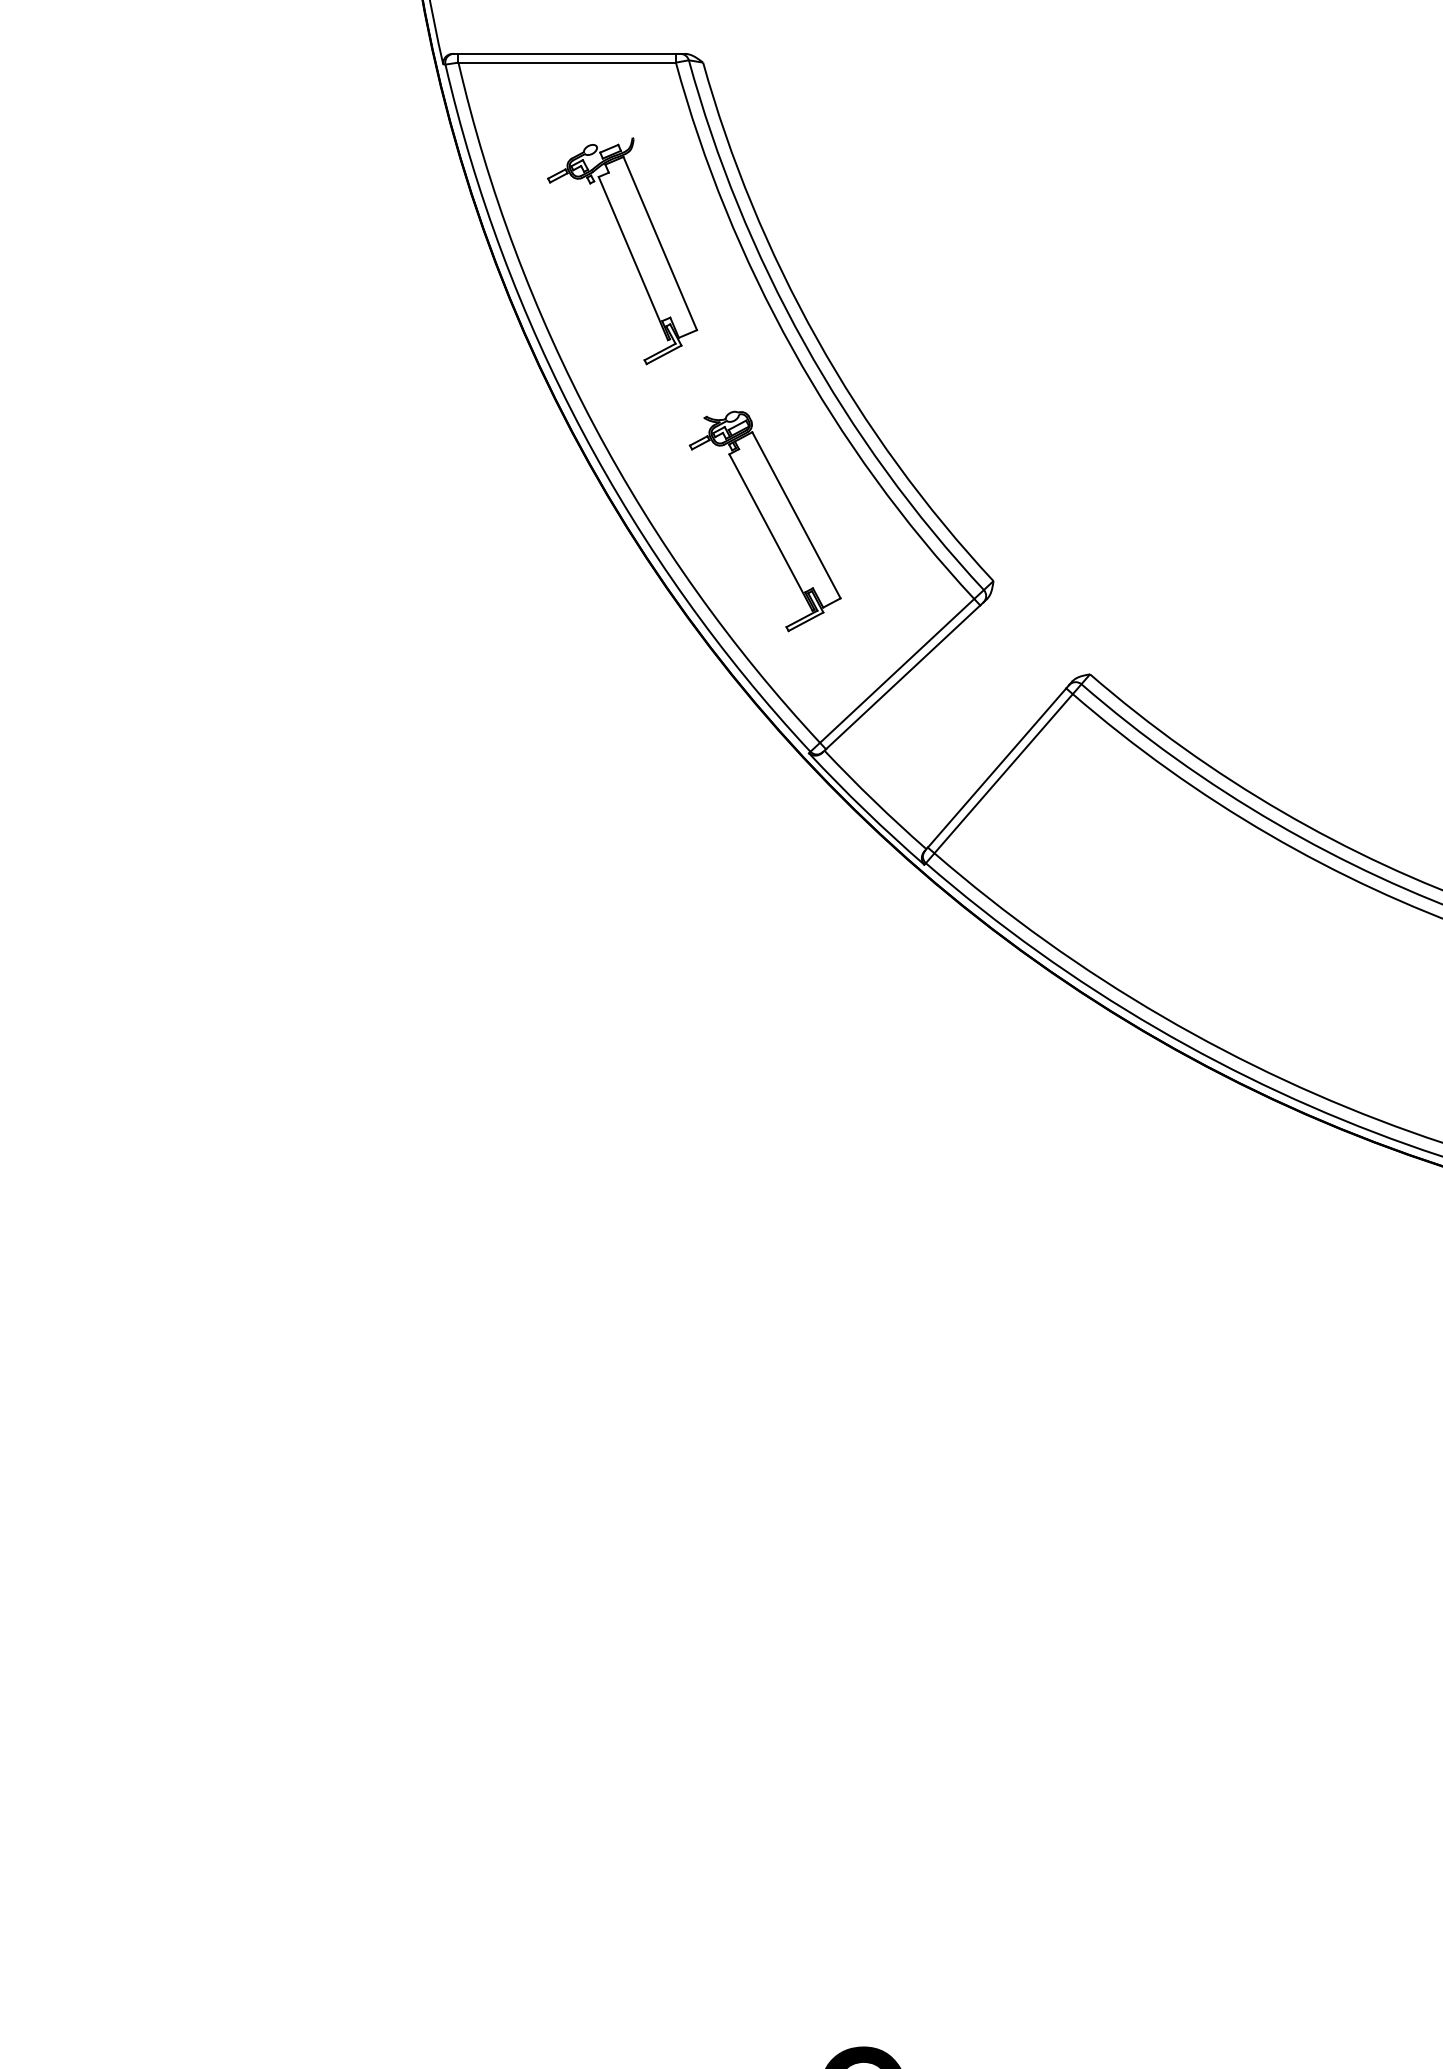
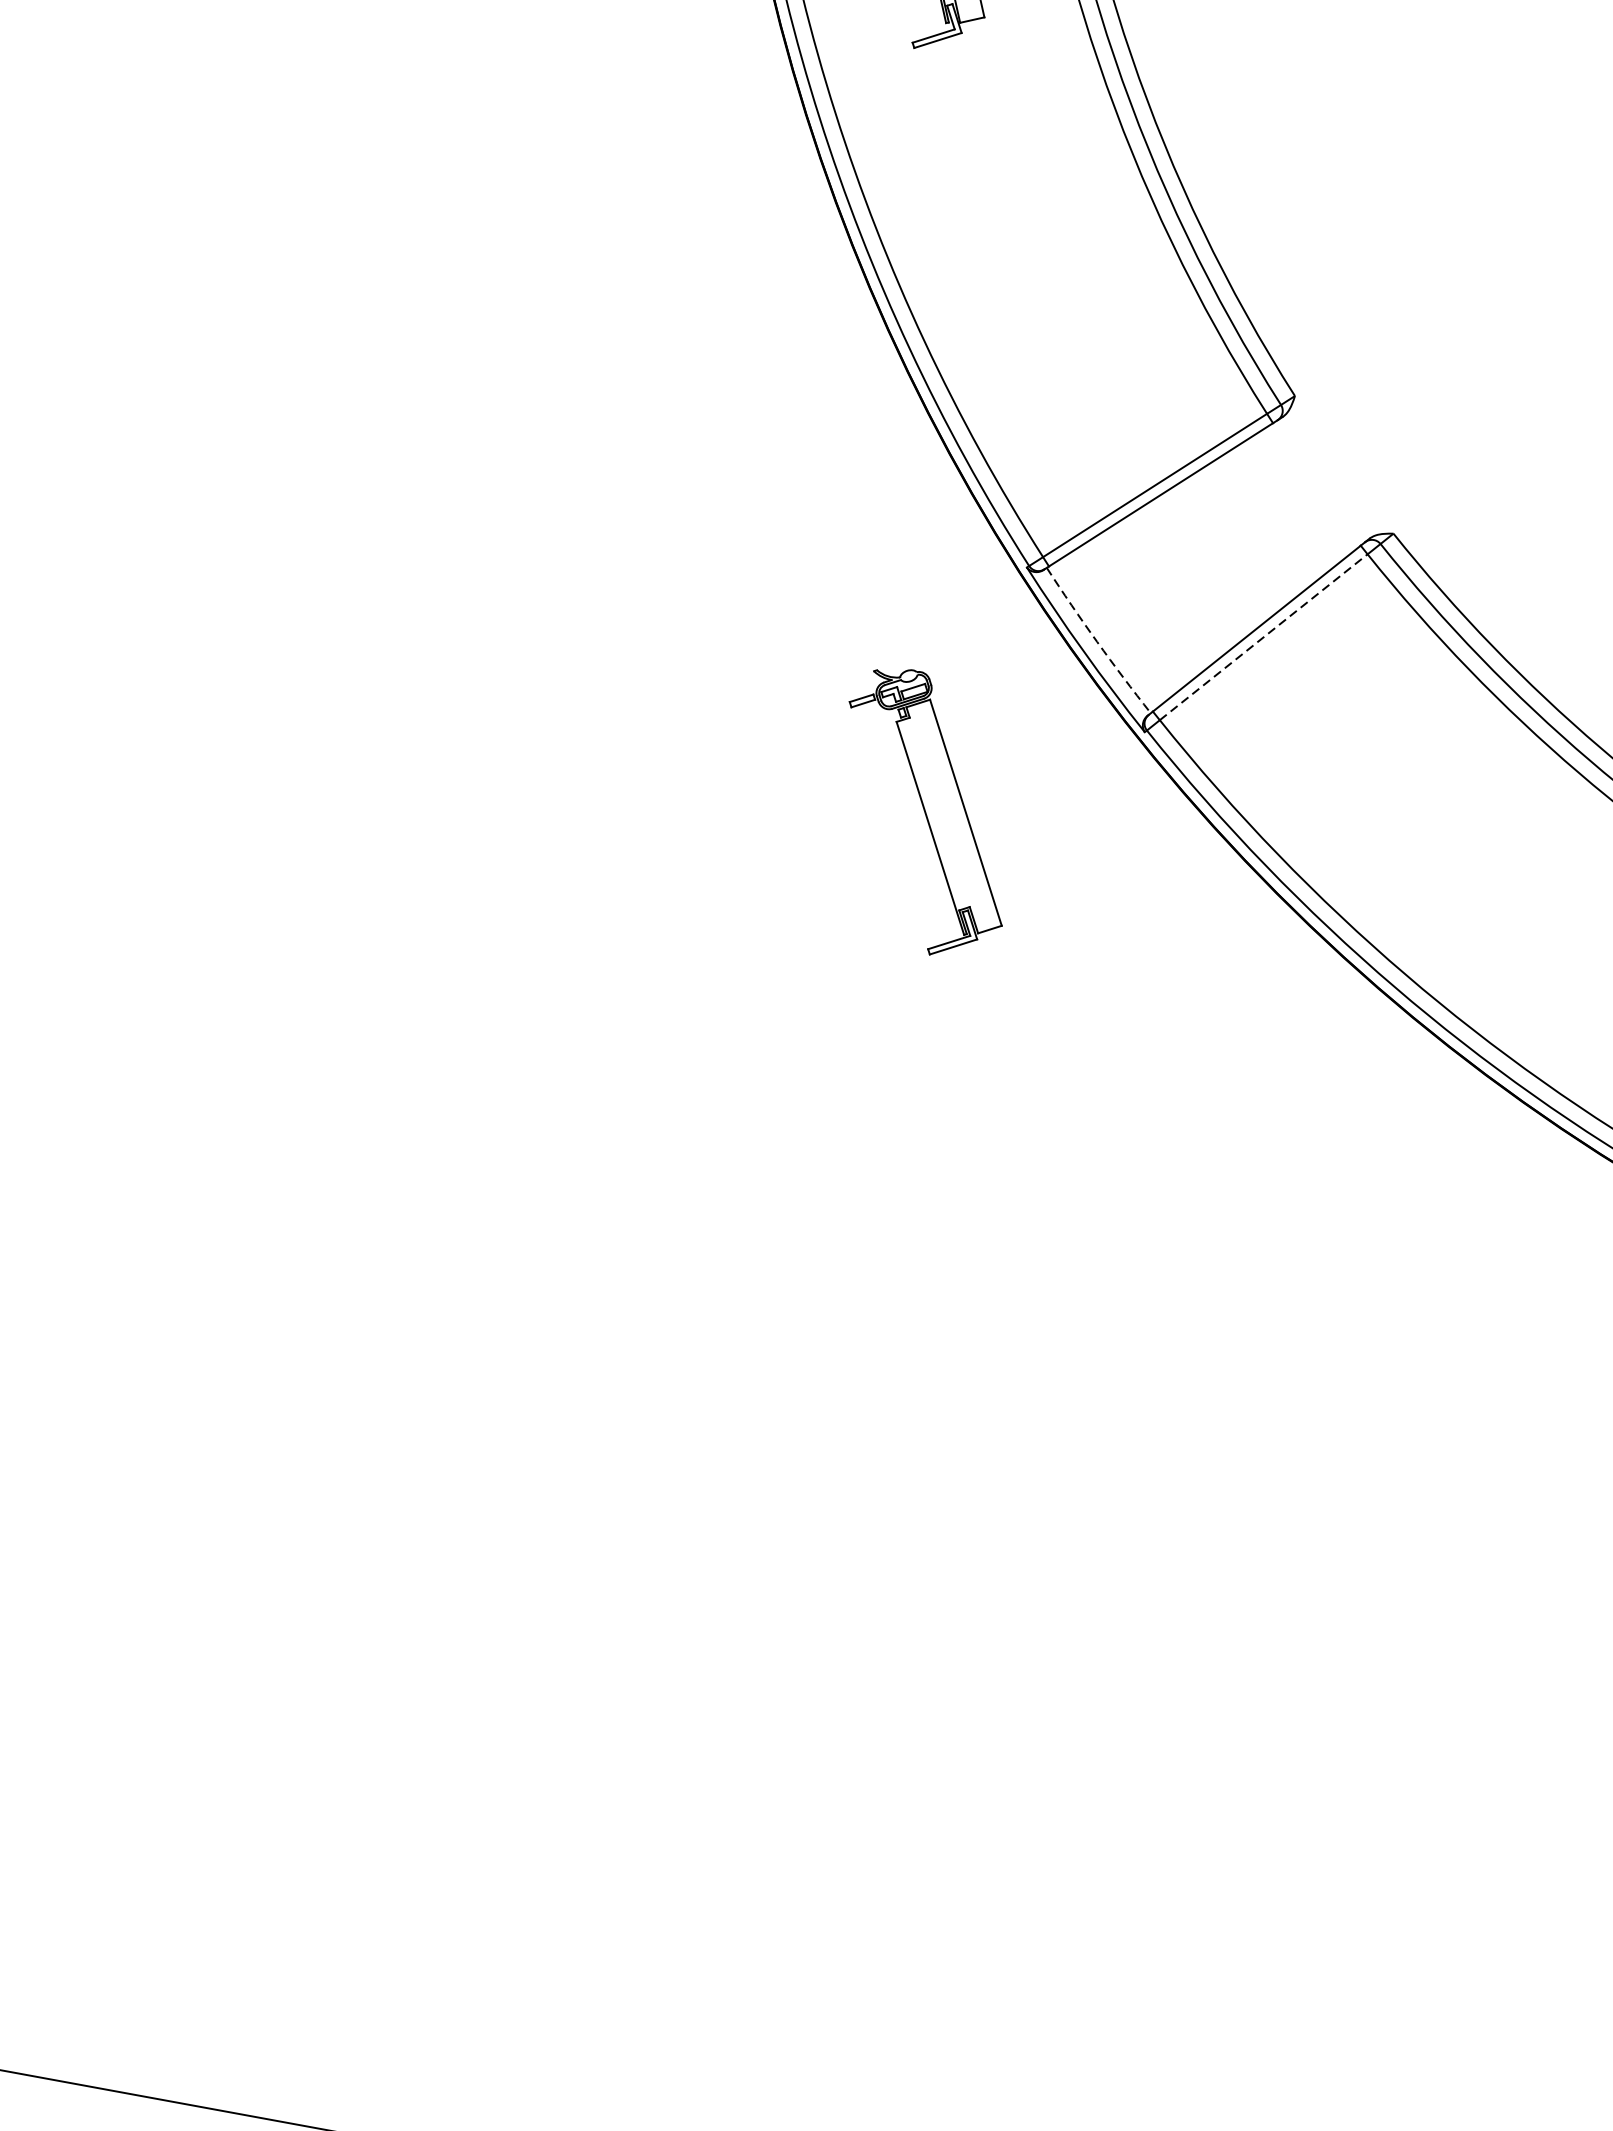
part: (764, 521) -> (924, 813), moved
line: (1003, 773) -> (1263, 636), solid -> dashed
arc: (874, 801) -> (1097, 642), solid -> dashed

